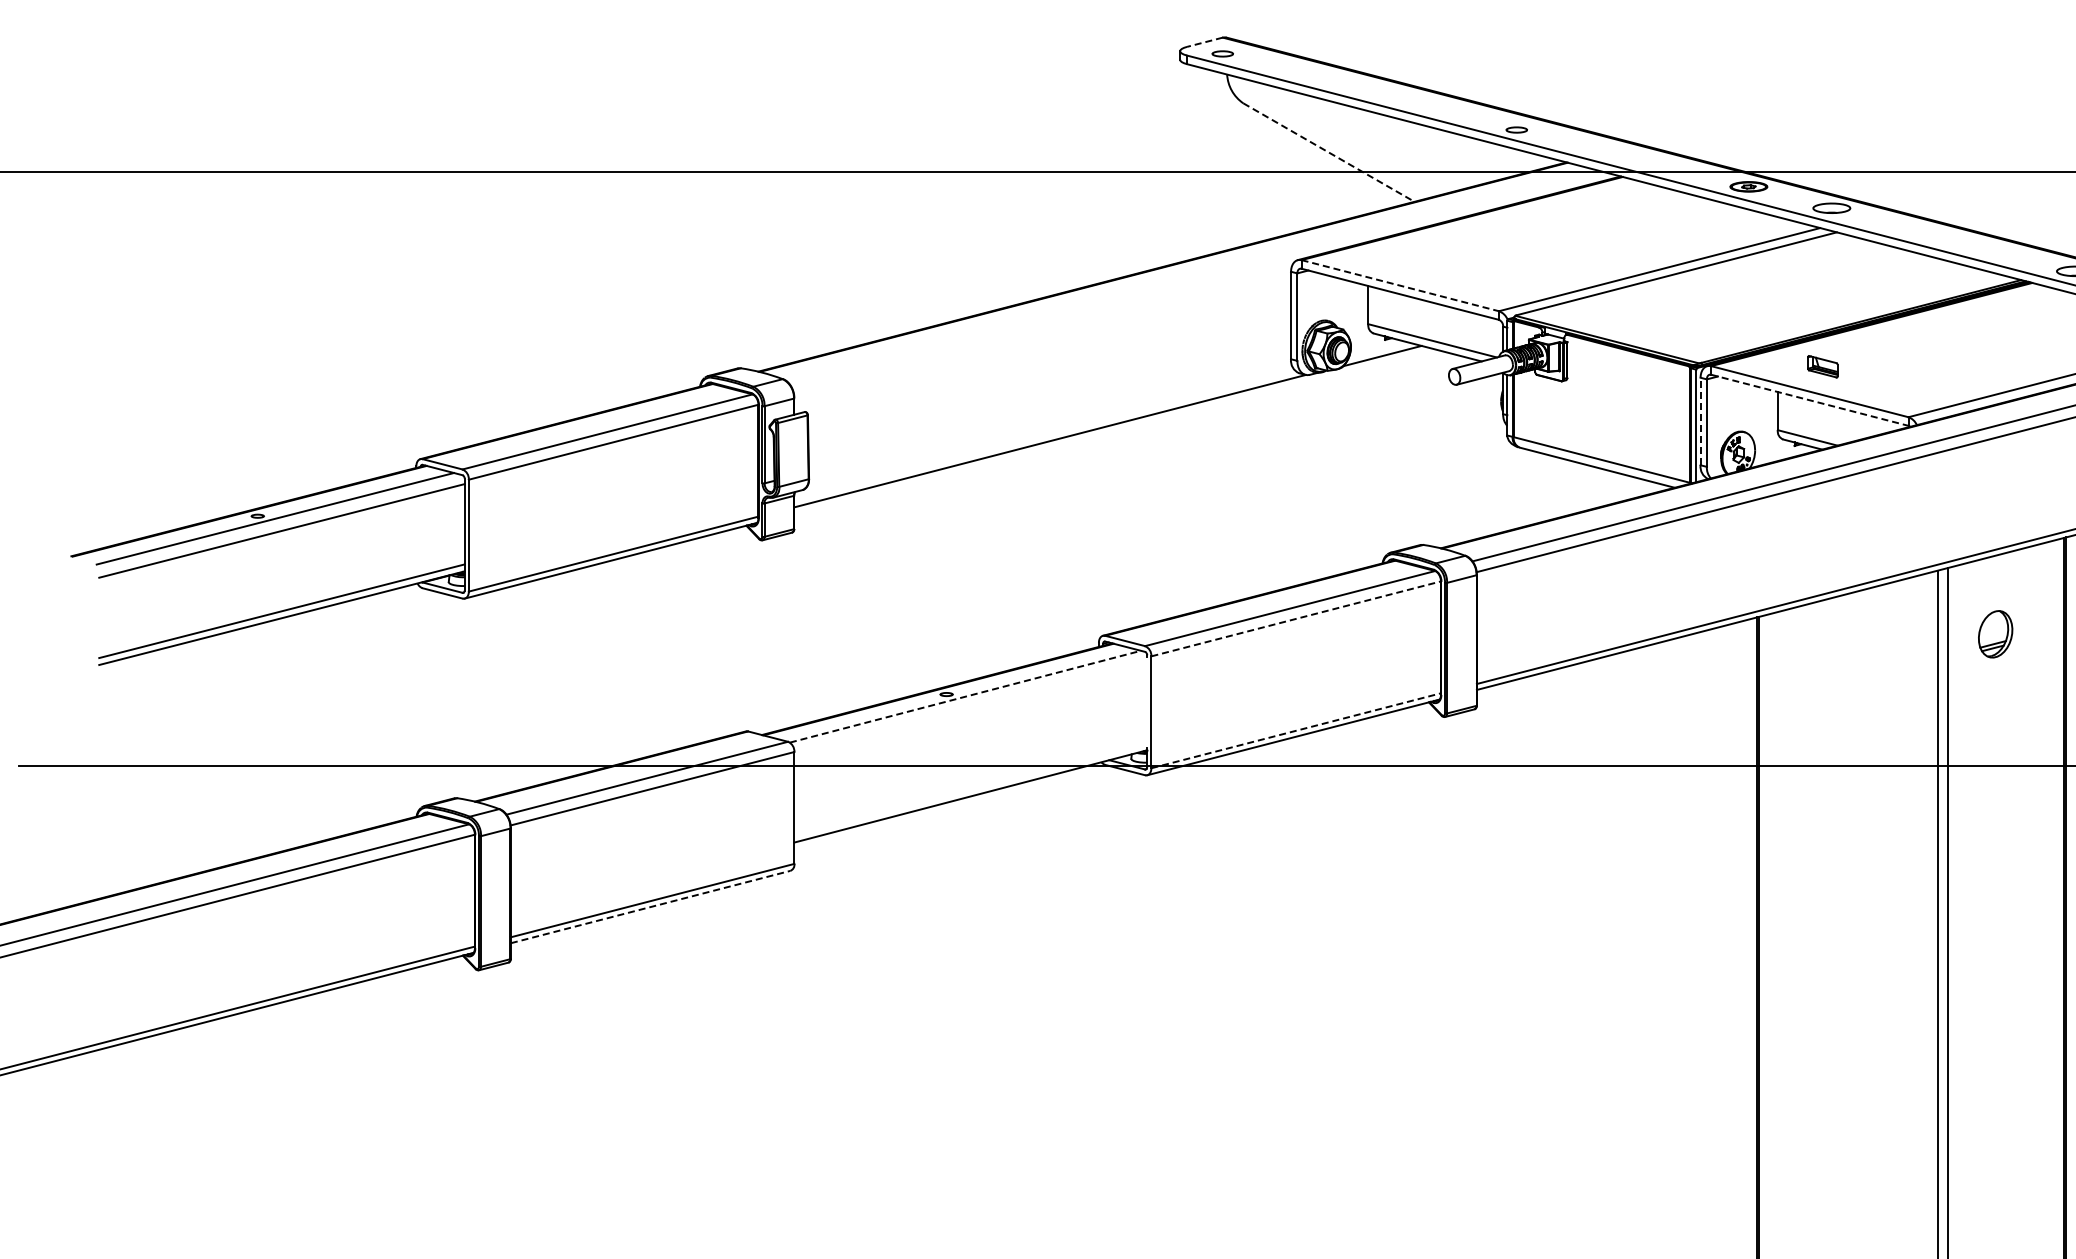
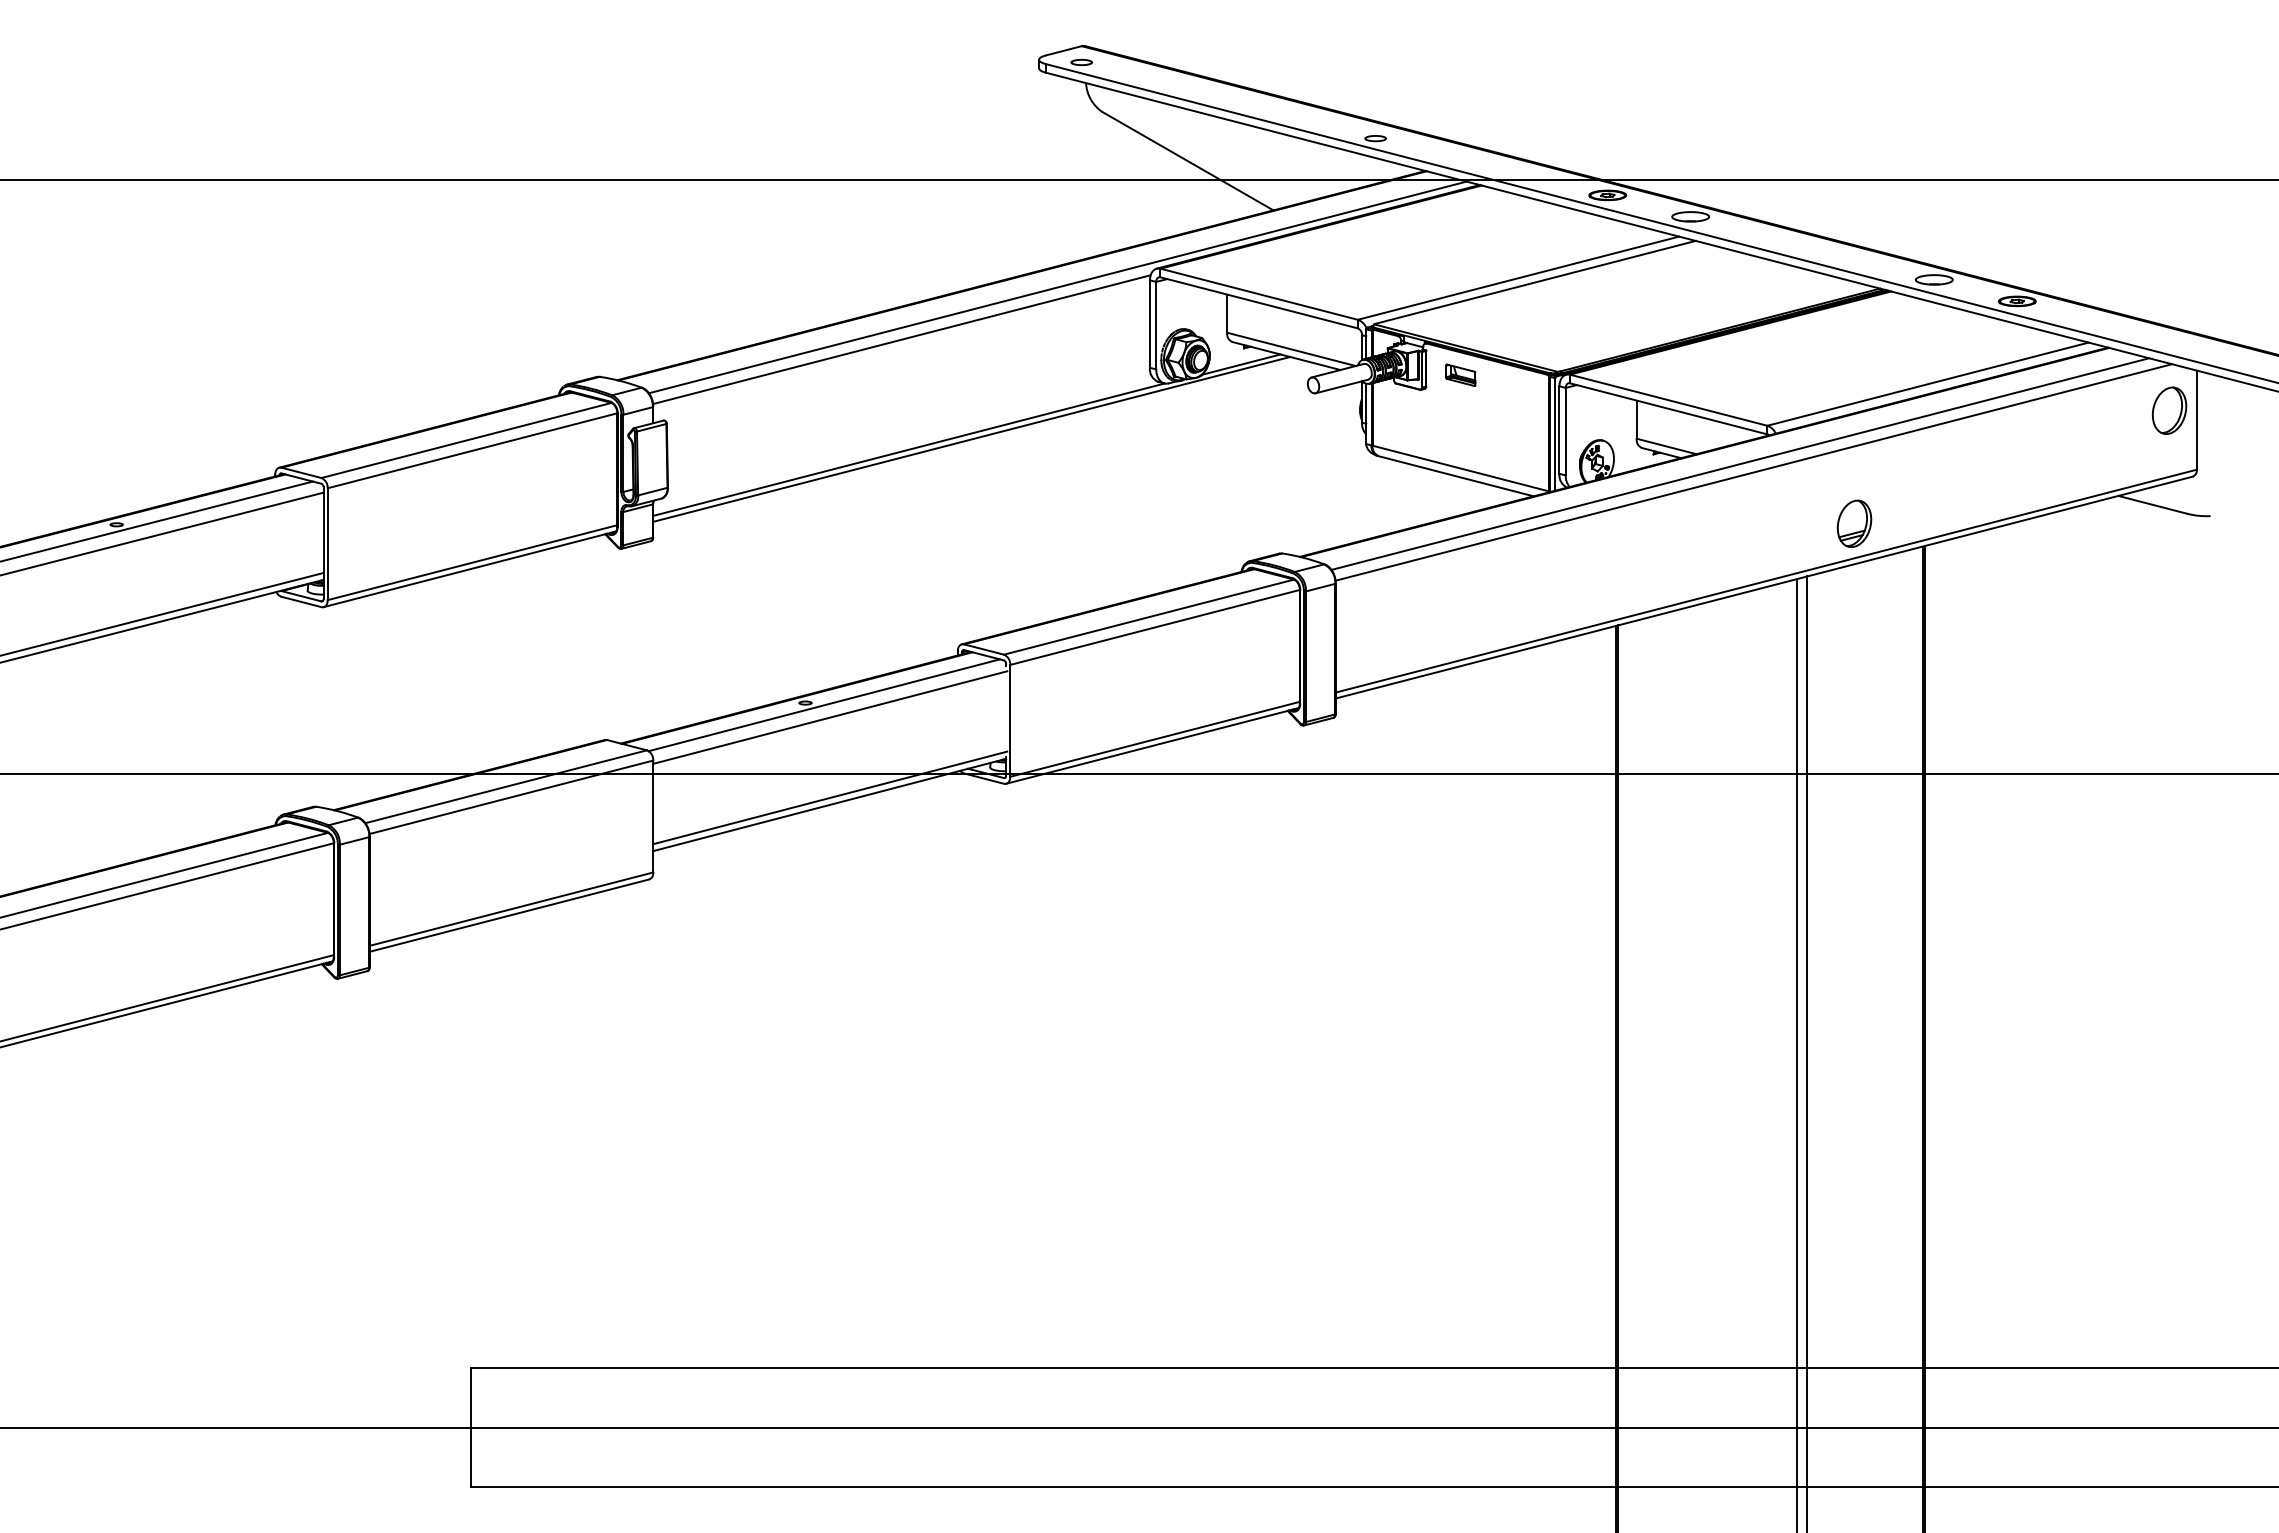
line: (1204, 41) -> (1063, 50), dashed -> solid
line: (1328, 152) -> (1187, 161), dashed -> solid
line: (1198, 278) -> (1057, 287), added
line: (1400, 285) -> (1259, 294), dashed -> solid
line: (1042, 330) -> (901, 339), added
part: (1822, 365) -> (1460, 374), moved
line: (1809, 399) -> (1668, 408), dashed -> solid
line: (1700, 421) -> (1559, 430), dashed -> solid
line: (1112, 429) -> (971, 438), added
line: (1296, 618) -> (1155, 627), dashed -> solid
part: (1995, 633) -> (1854, 523), moved
line: (965, 696) -> (824, 705), dashed -> solid
line: (971, 708) -> (830, 717), added
line: (1296, 730) -> (1155, 739), dashed -> solid
line: (971, 788) -> (830, 797), added
line: (650, 906) -> (509, 915), dashed -> solid

